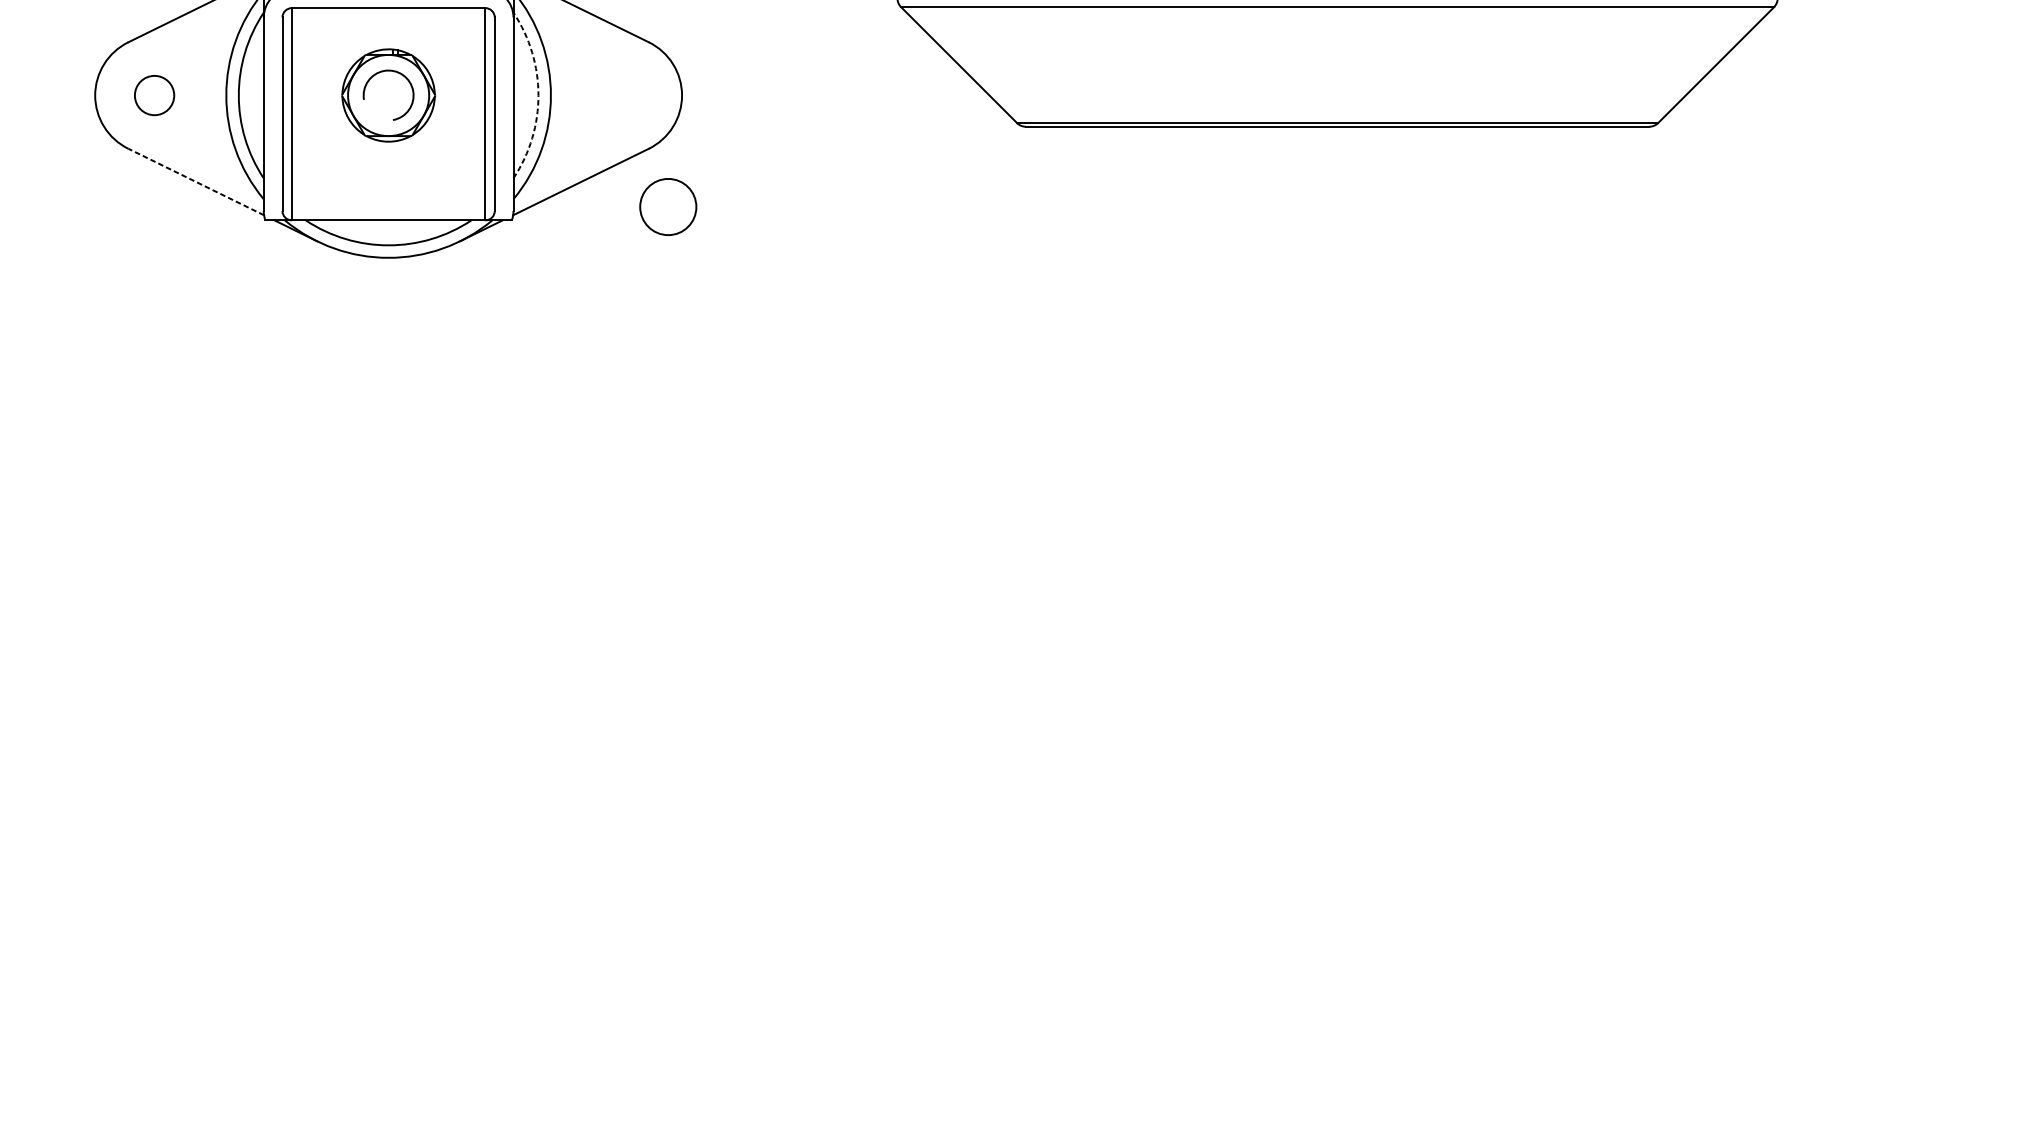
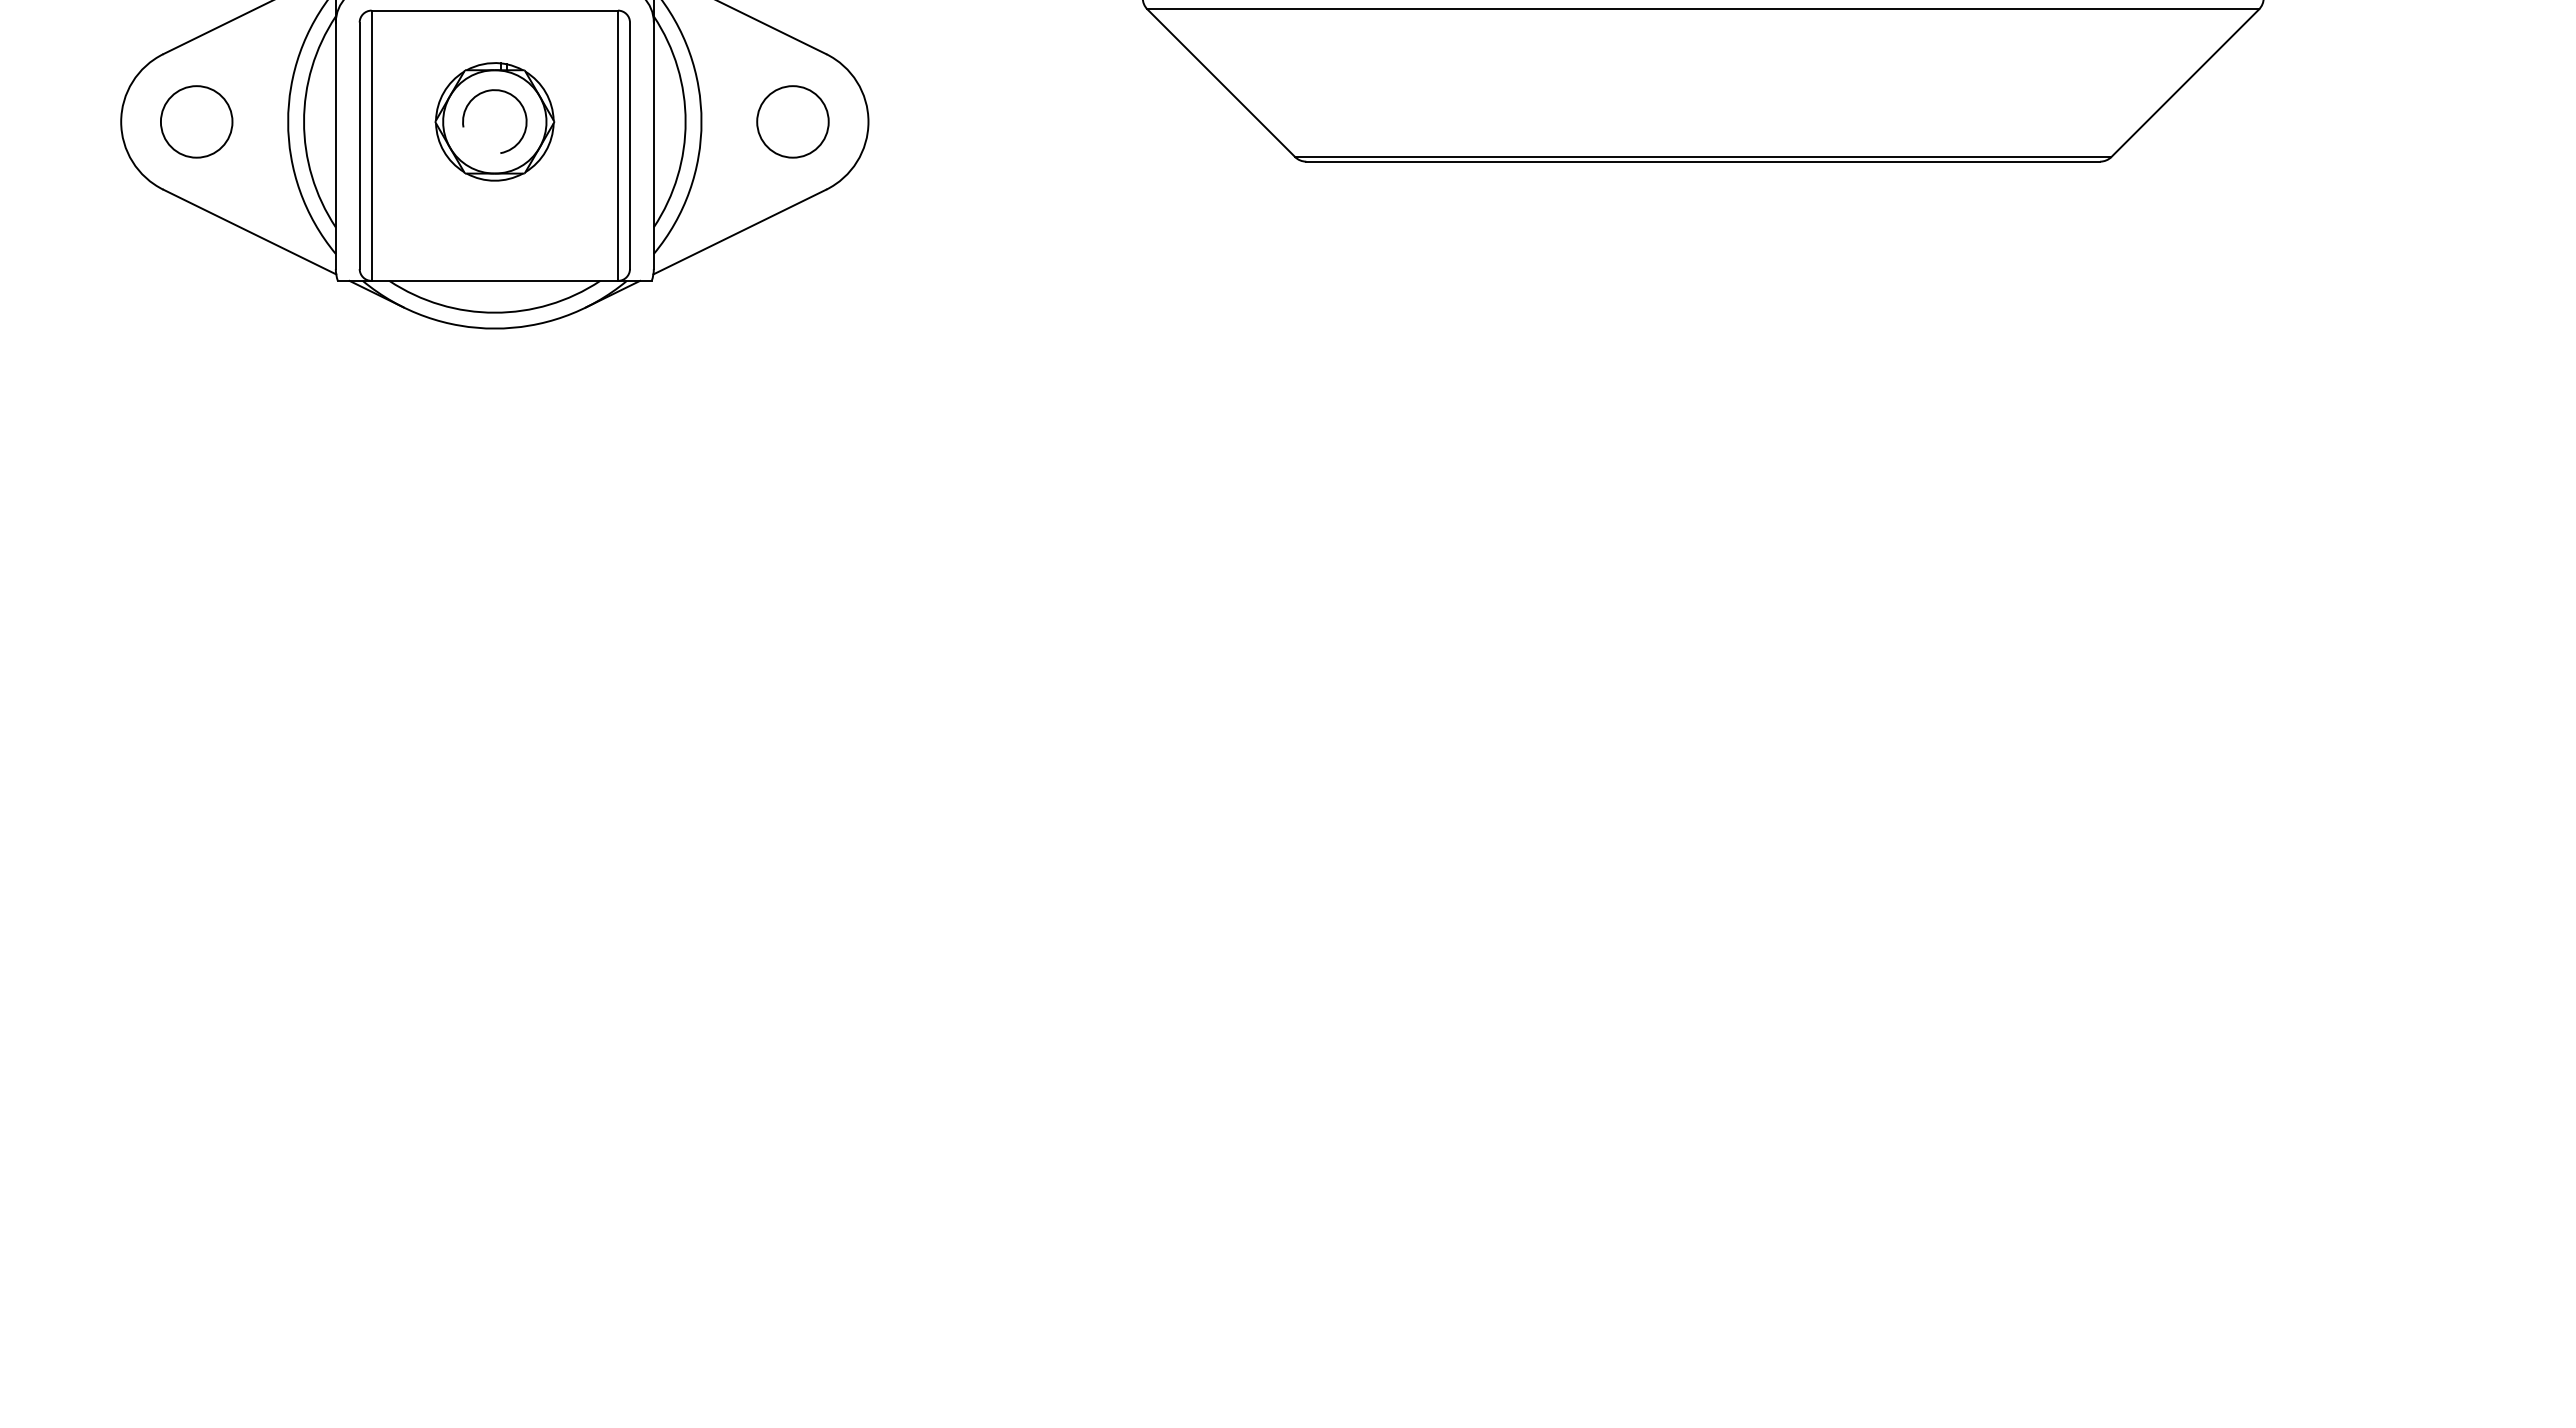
circle: (154, 95) -> (196, 121), size x1.43
arc: (538, 95) -> (685, 121), dashed -> solid
line: (195, 181) -> (249, 231), dashed -> solid
circle: (667, 206) -> (792, 121), moved

